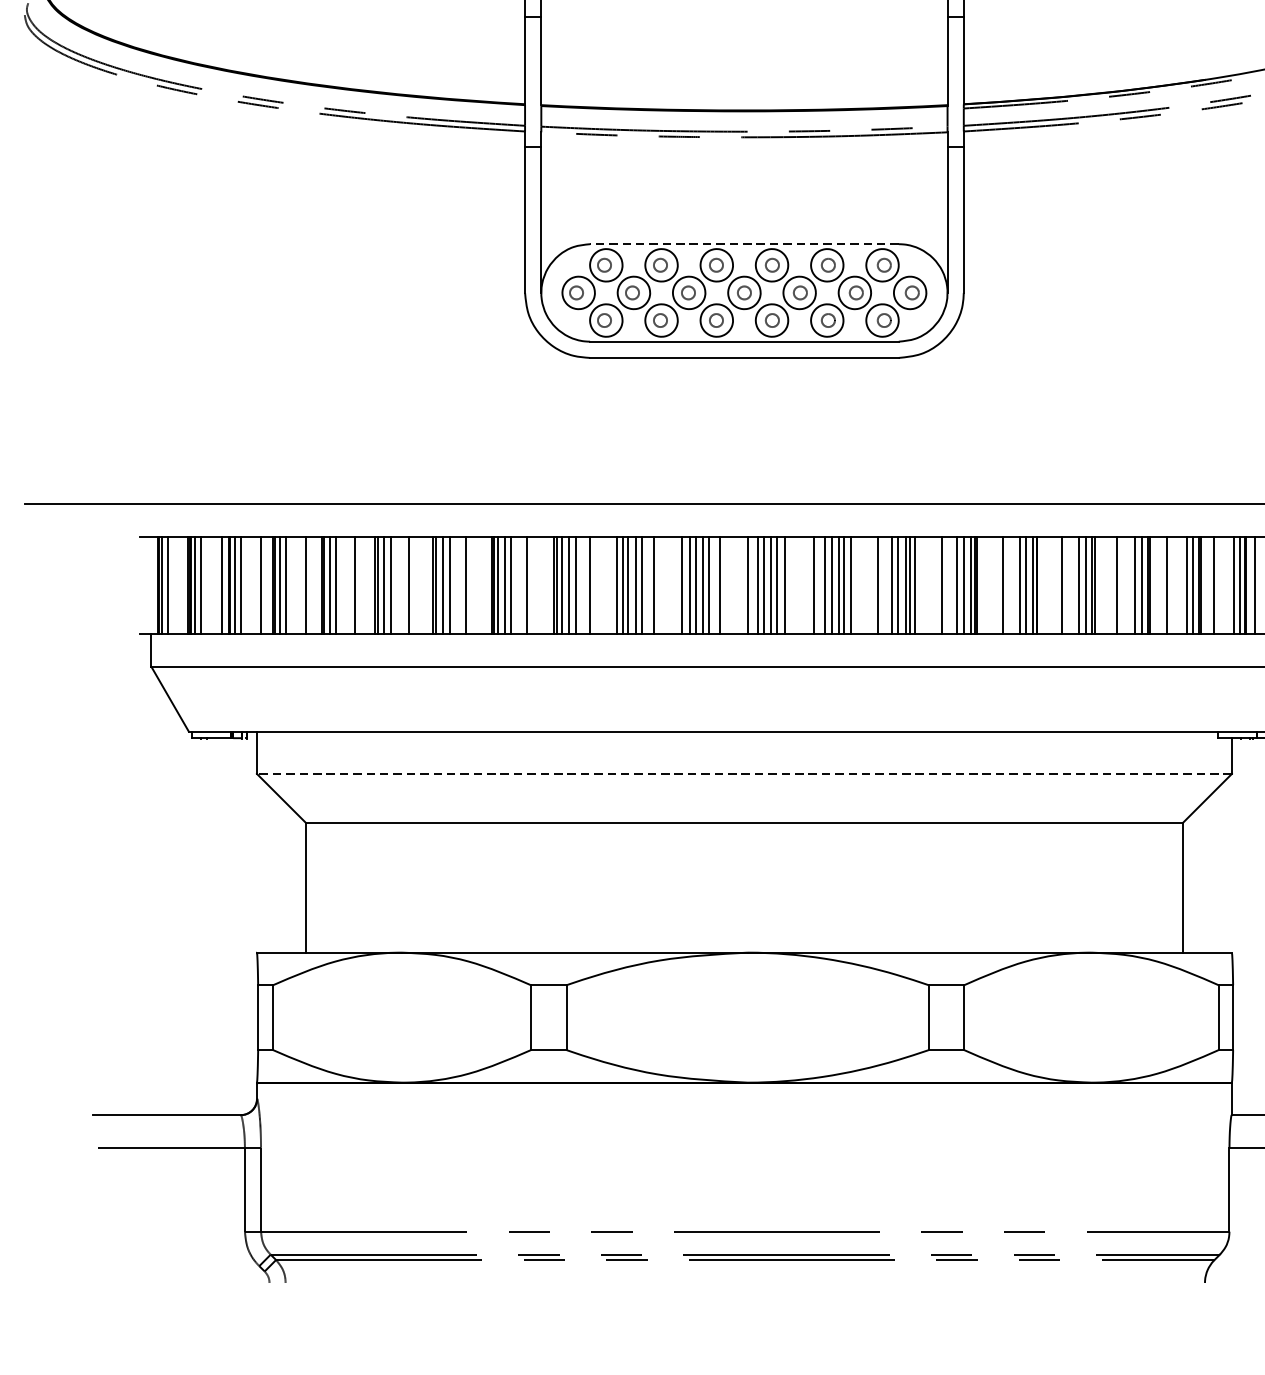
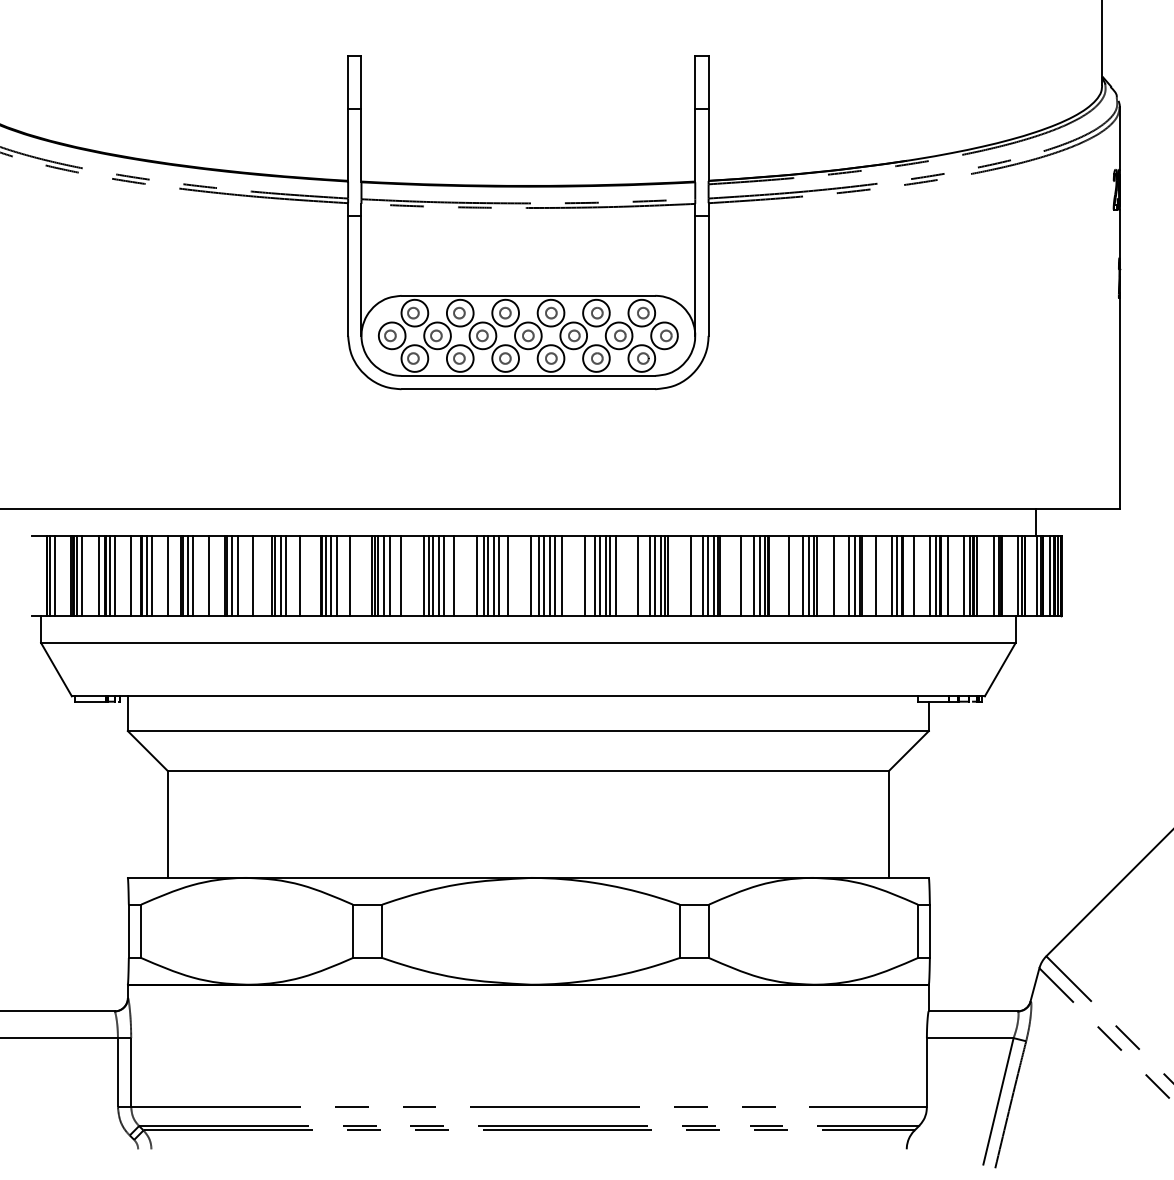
line: (744, 243) -> (528, 295), dashed -> solid
line: (744, 774) -> (528, 731), dashed -> solid

